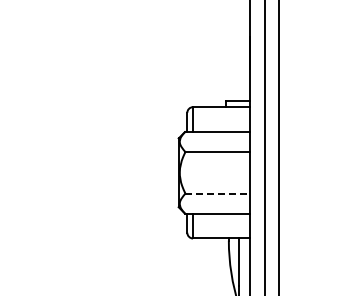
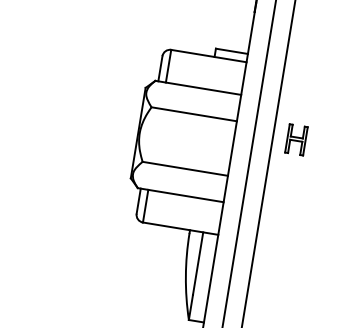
part: (296, 158) -> (296, 139), added
line: (218, 193) -> (186, 168), dashed -> solid

